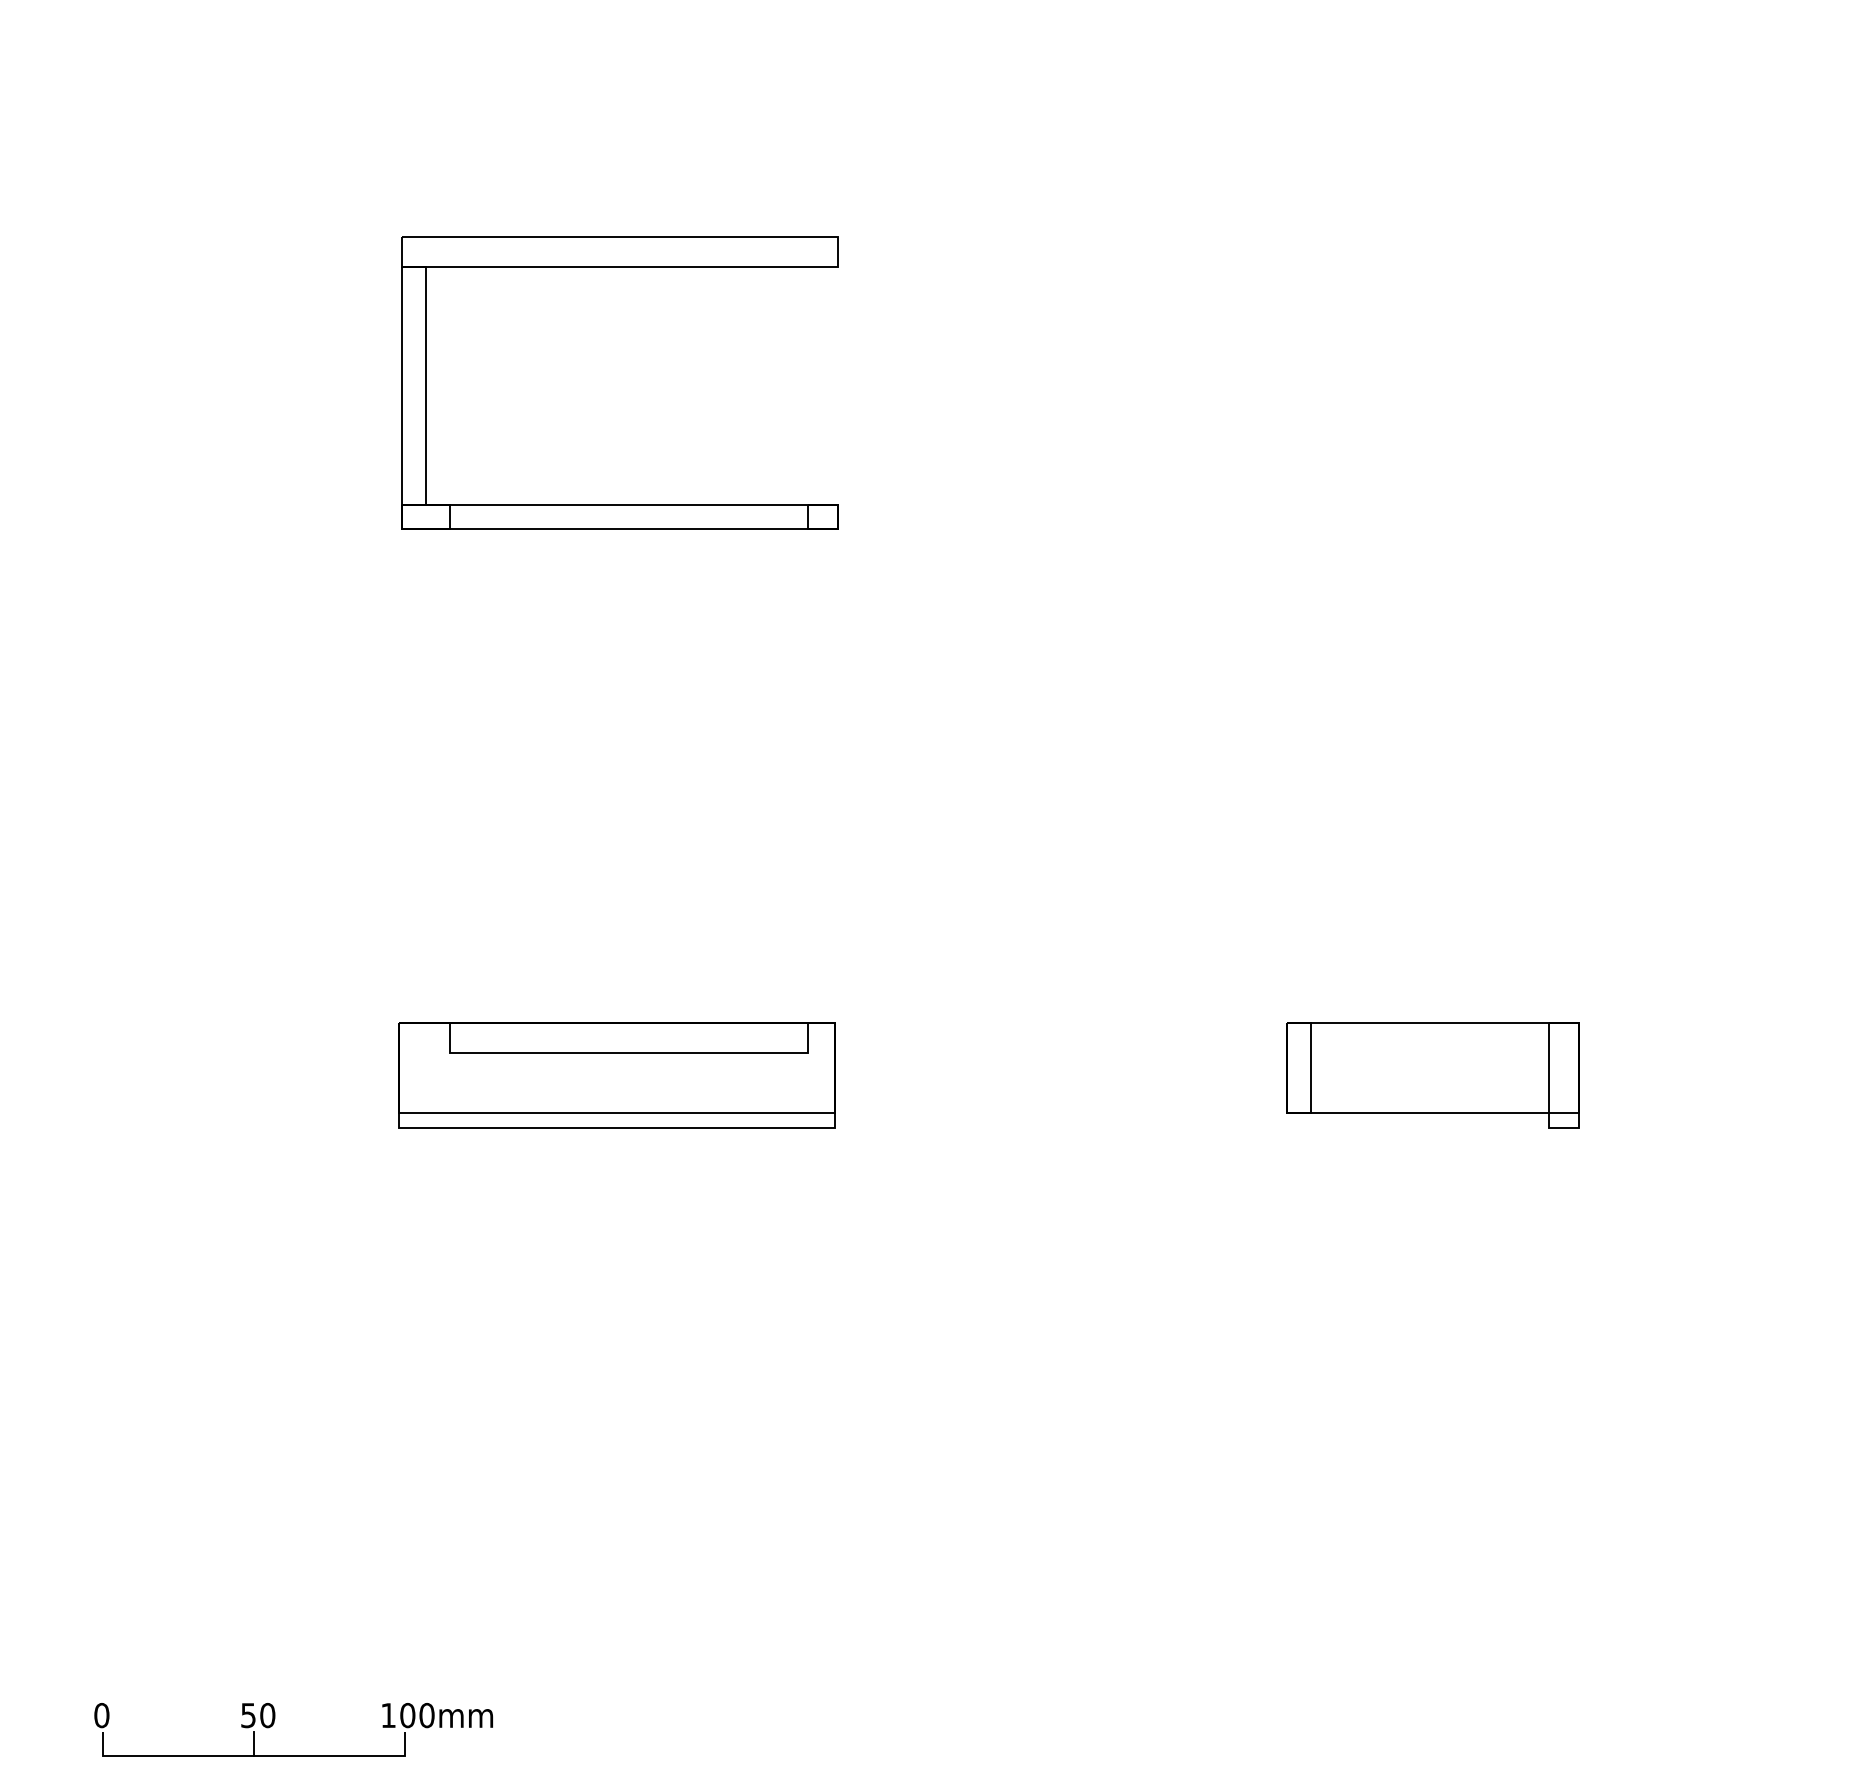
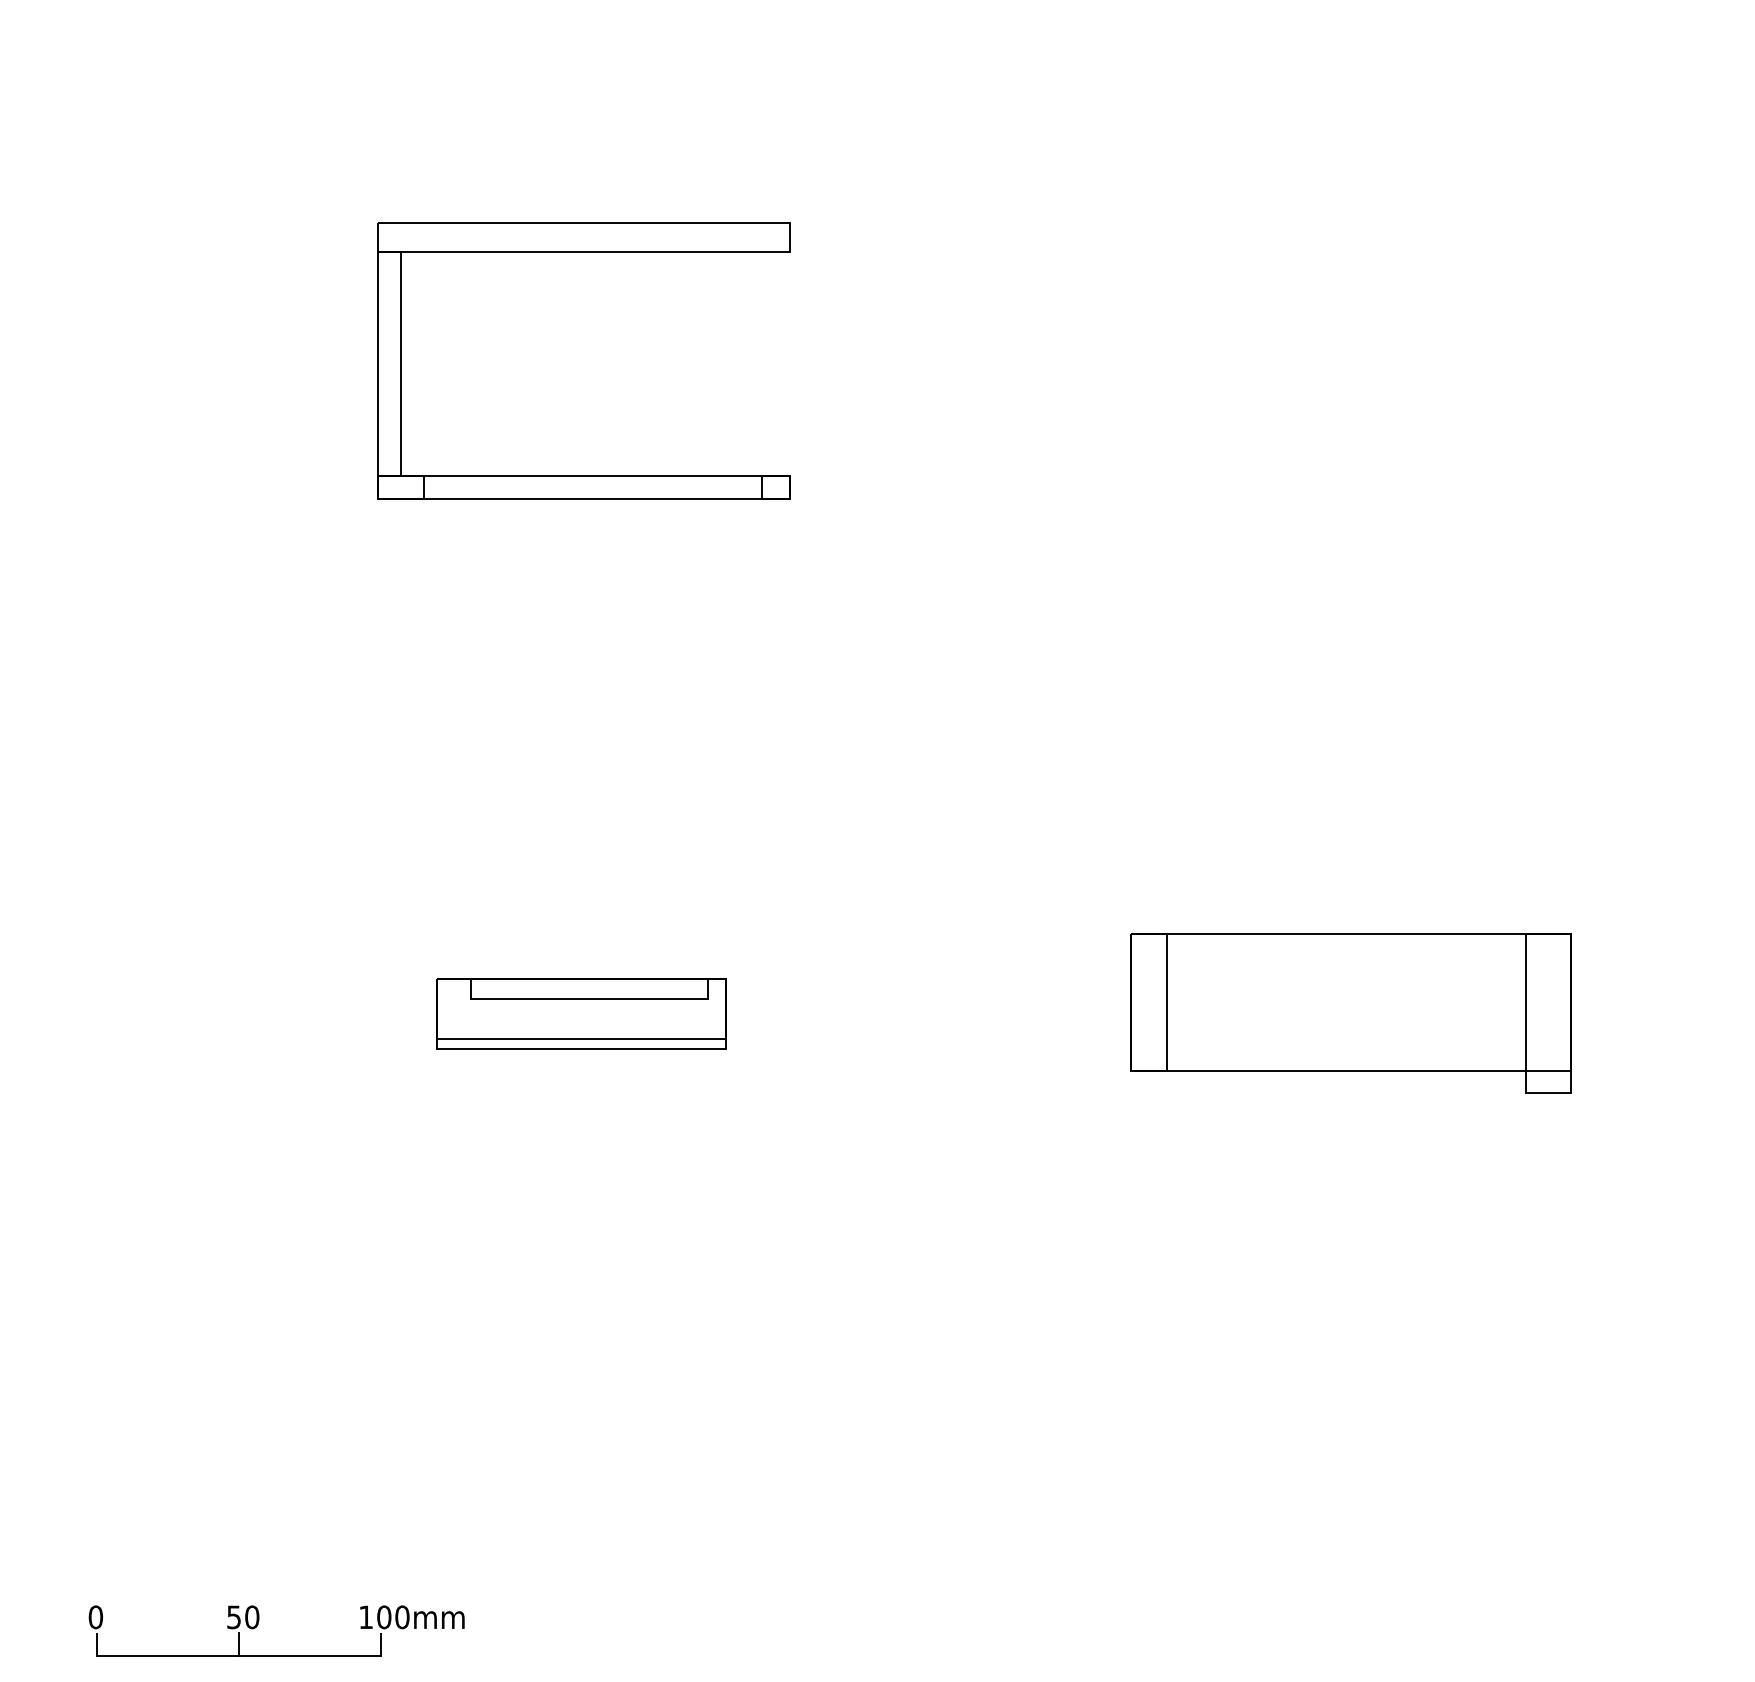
part: (617, 1074) -> (581, 1013), size x0.7
part: (1432, 1074) -> (1350, 1013), size x1.6

